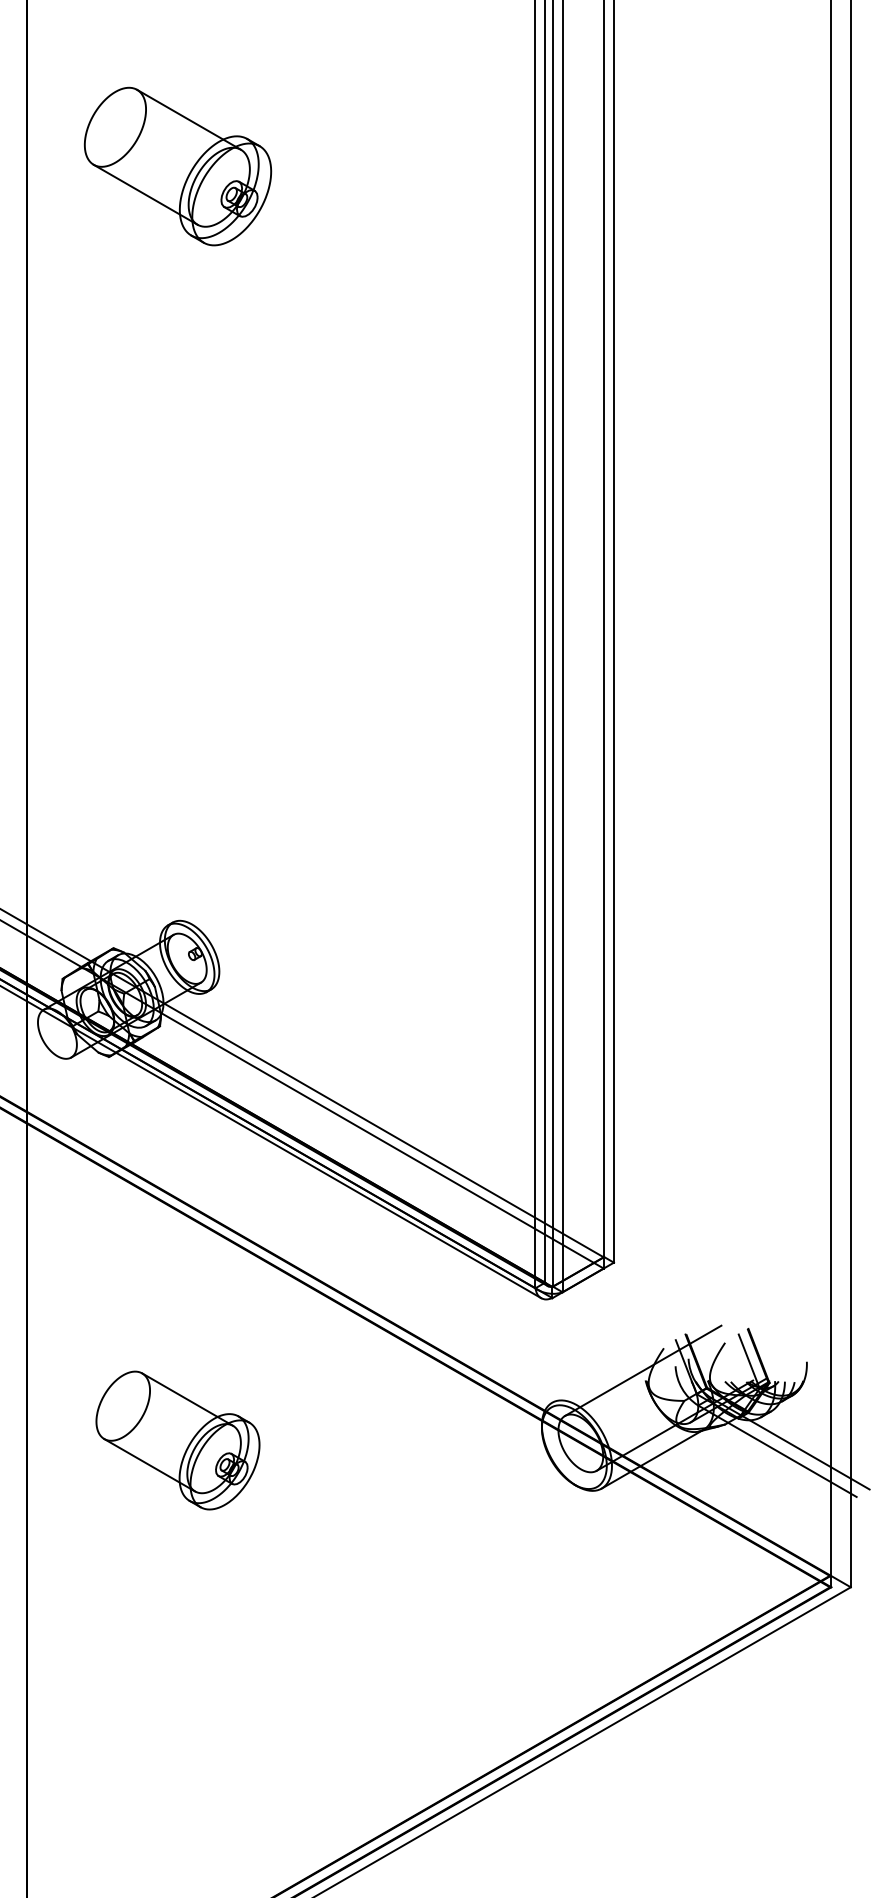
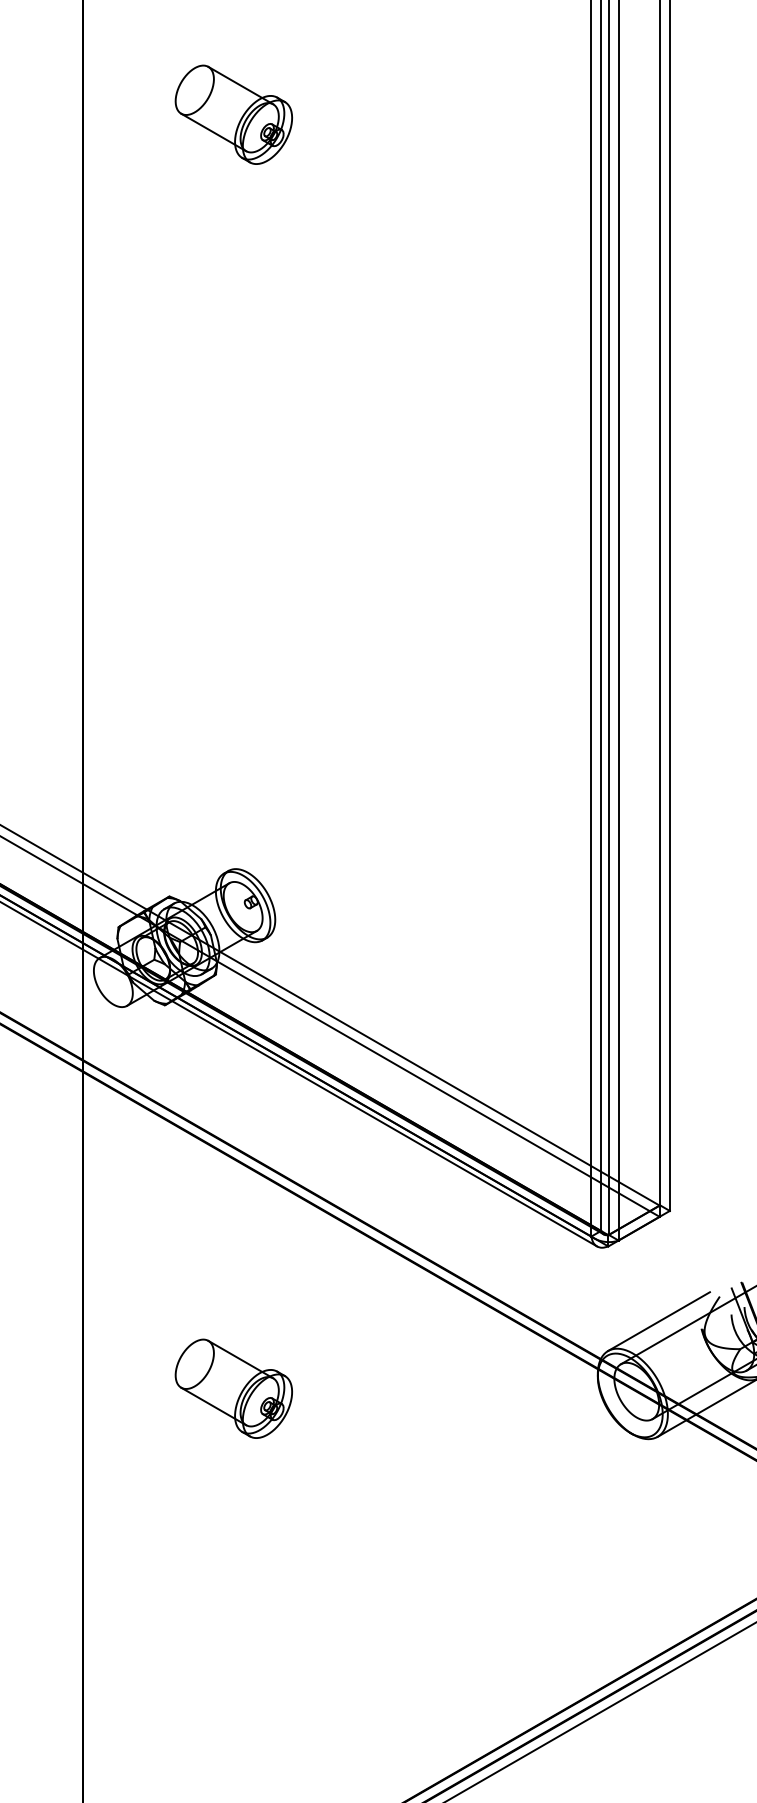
part: (177, 166) -> (233, 114), size x0.62
line: (603, 1372) -> (659, 1320), added
part: (177, 1440) -> (233, 1388), size x0.71

